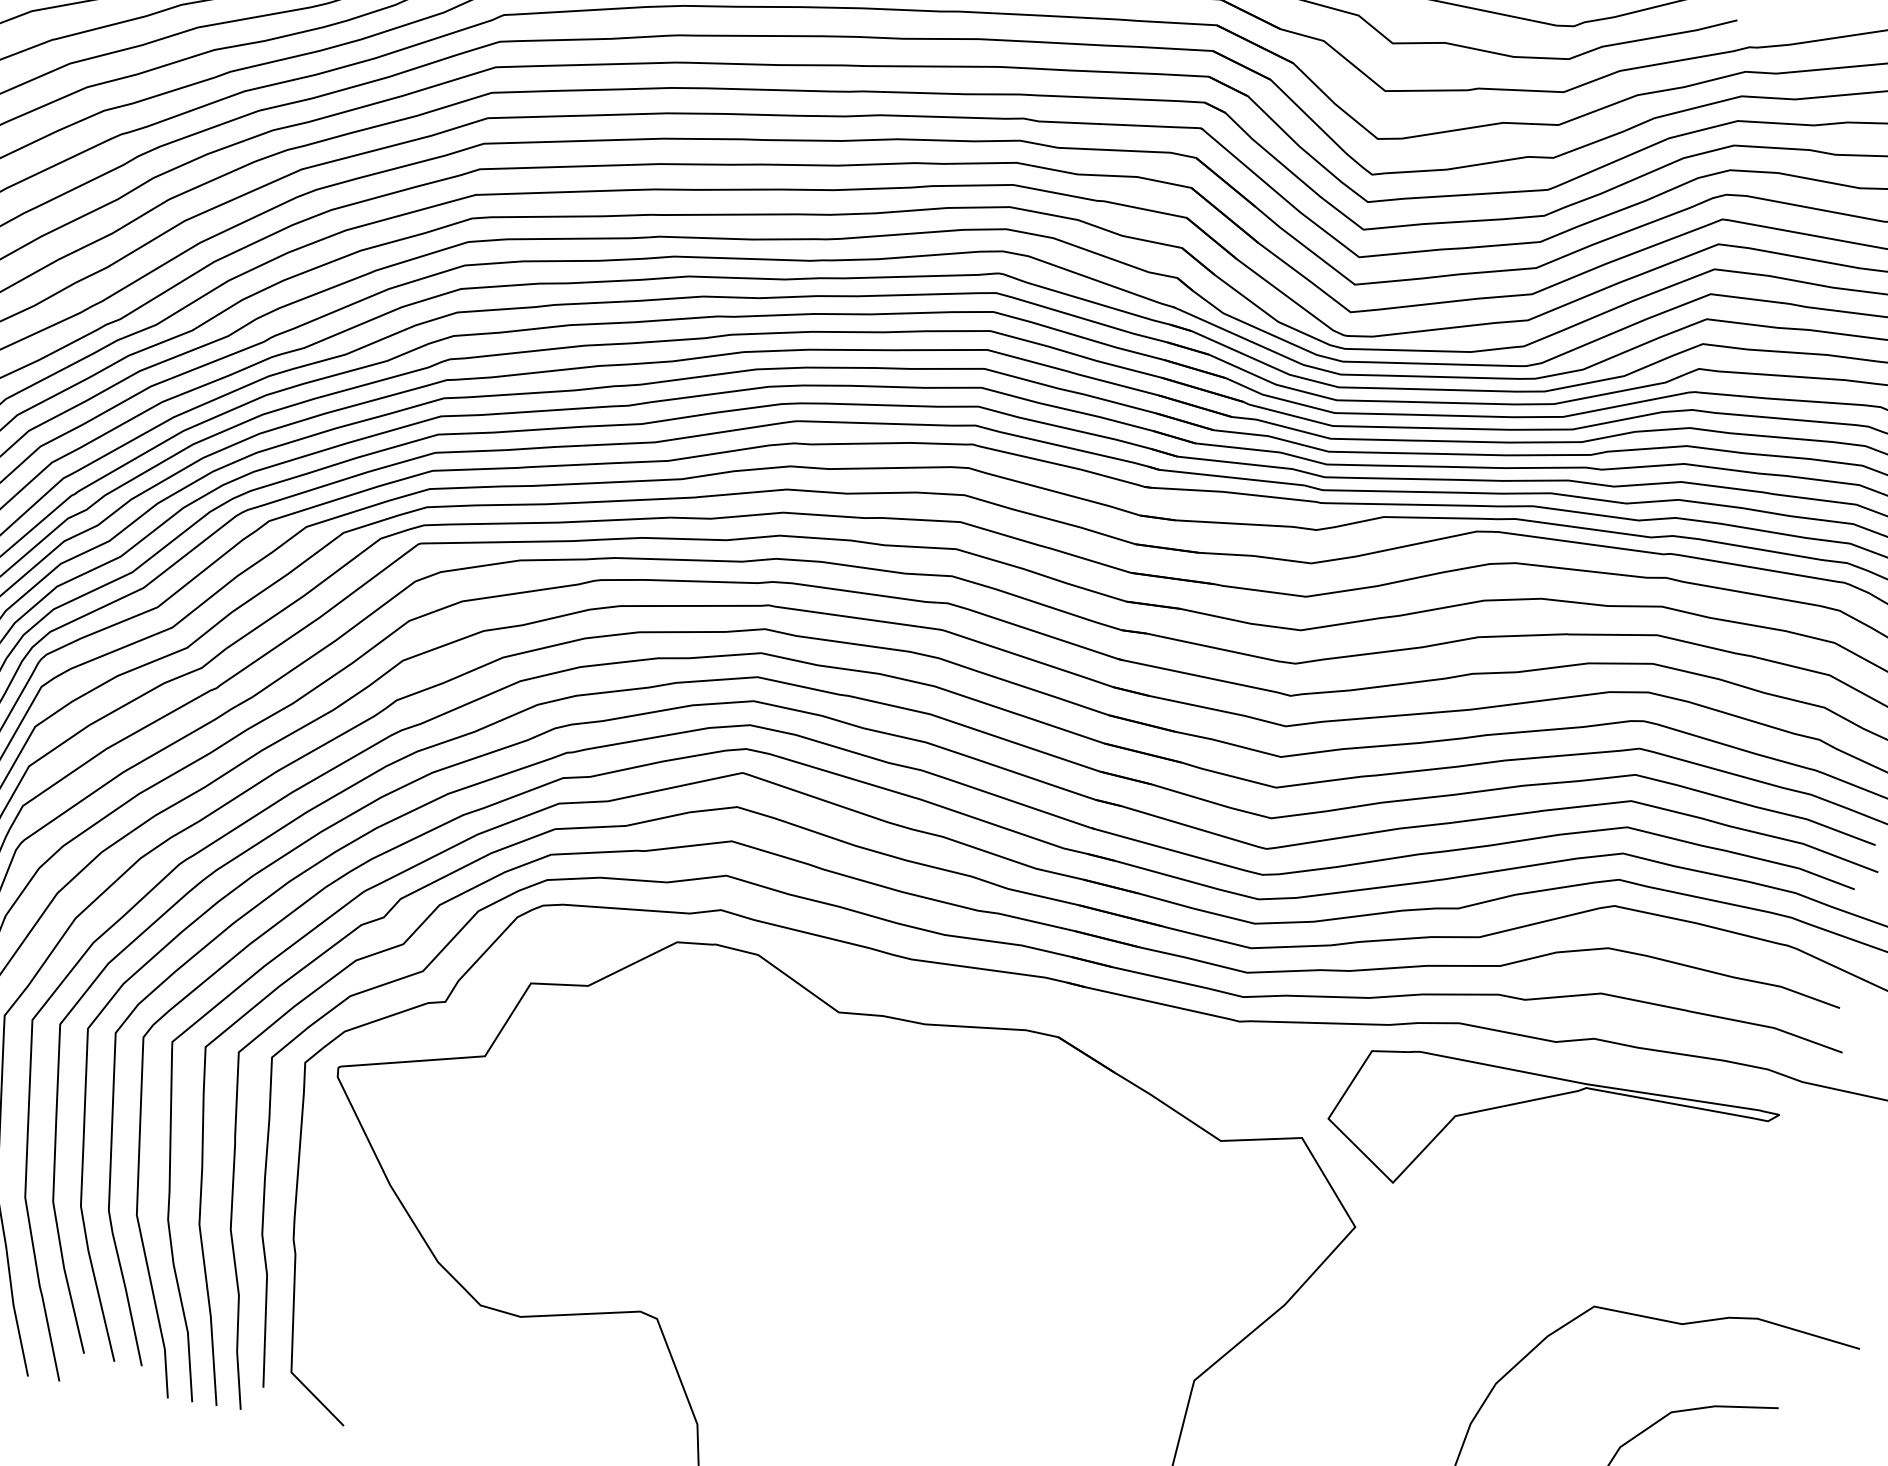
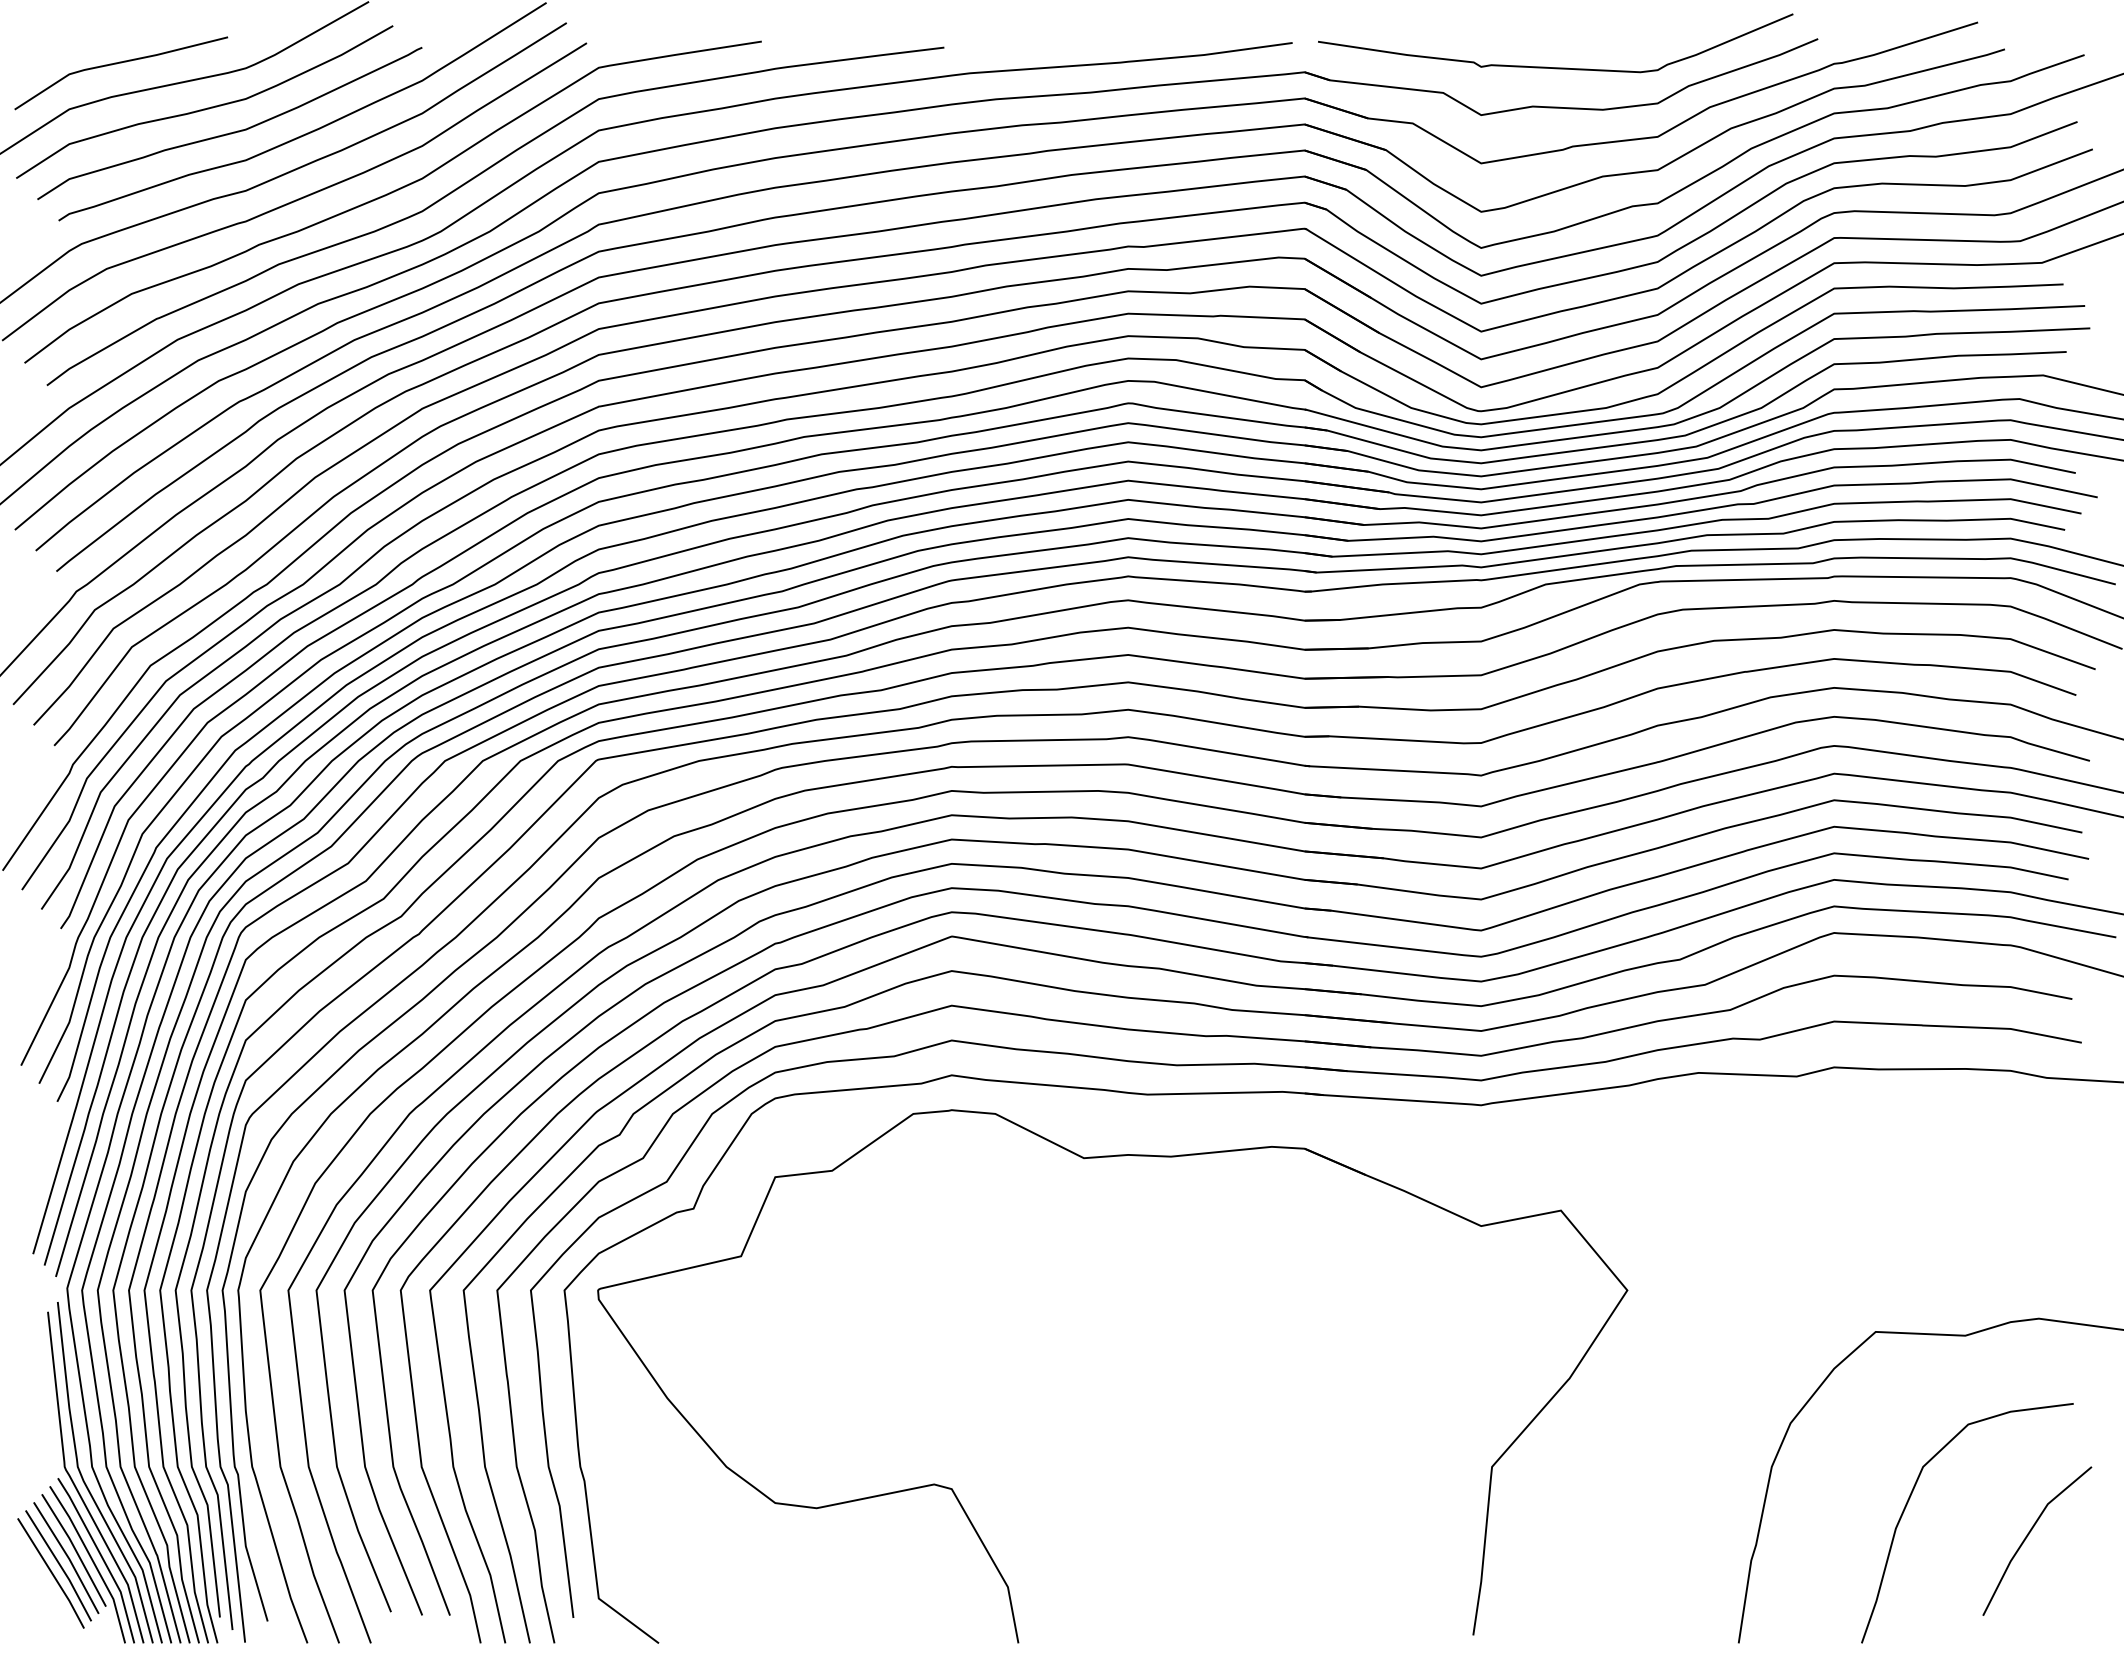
part: (1542, 1099) -> (1792, 1135), removed

